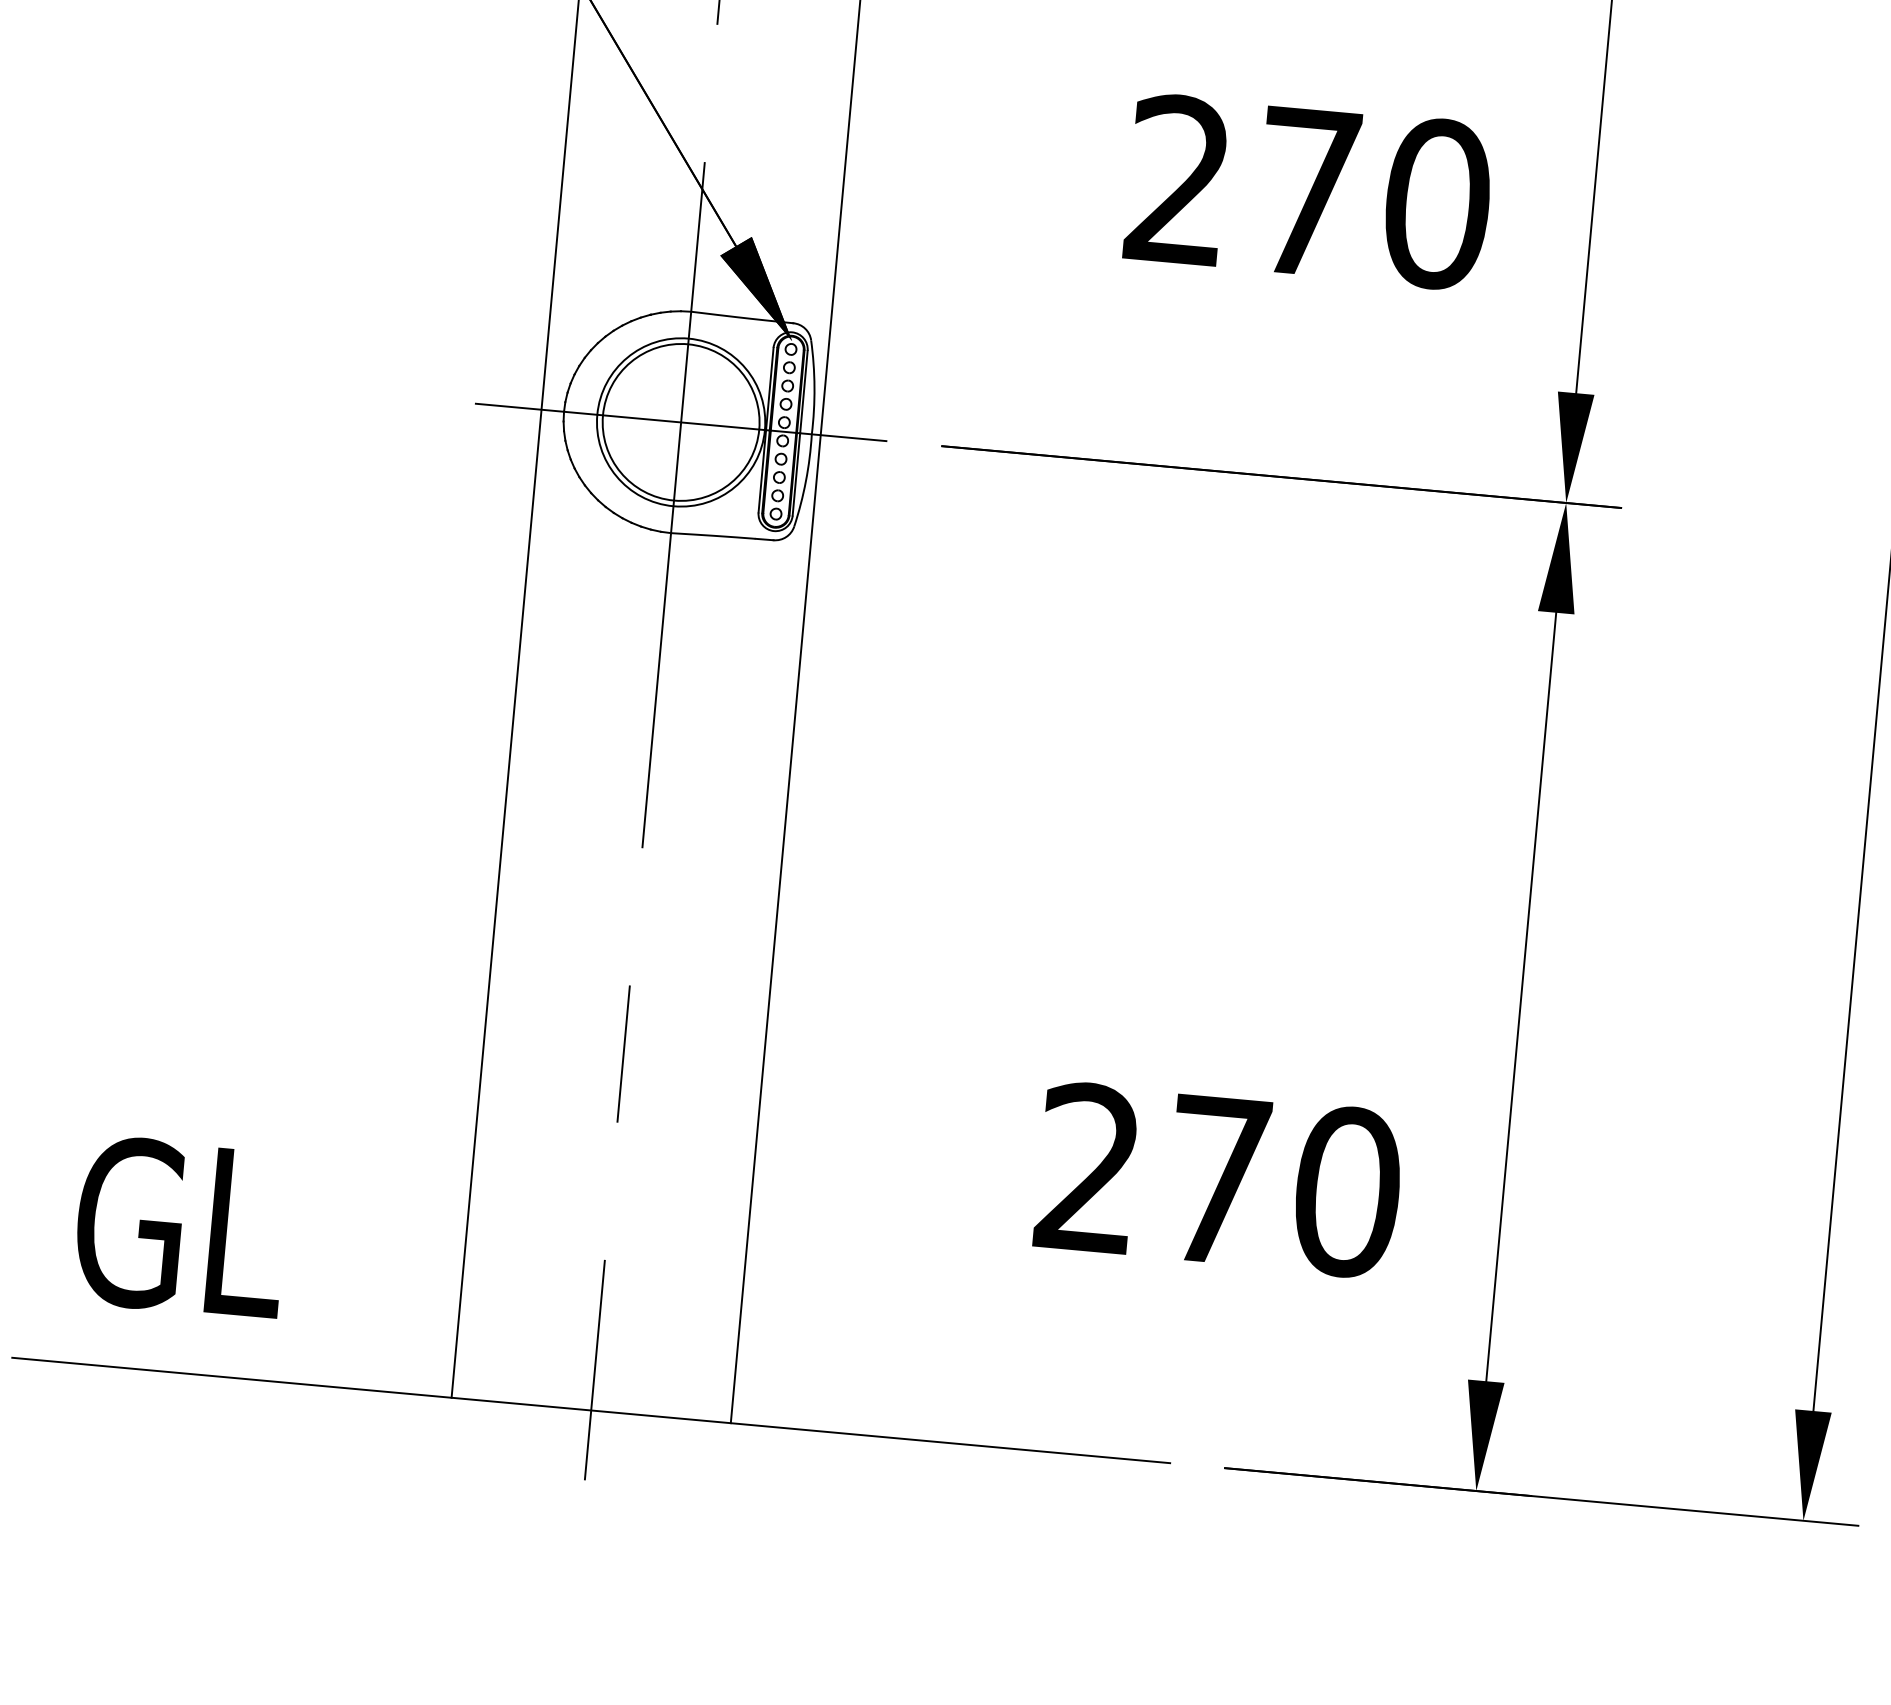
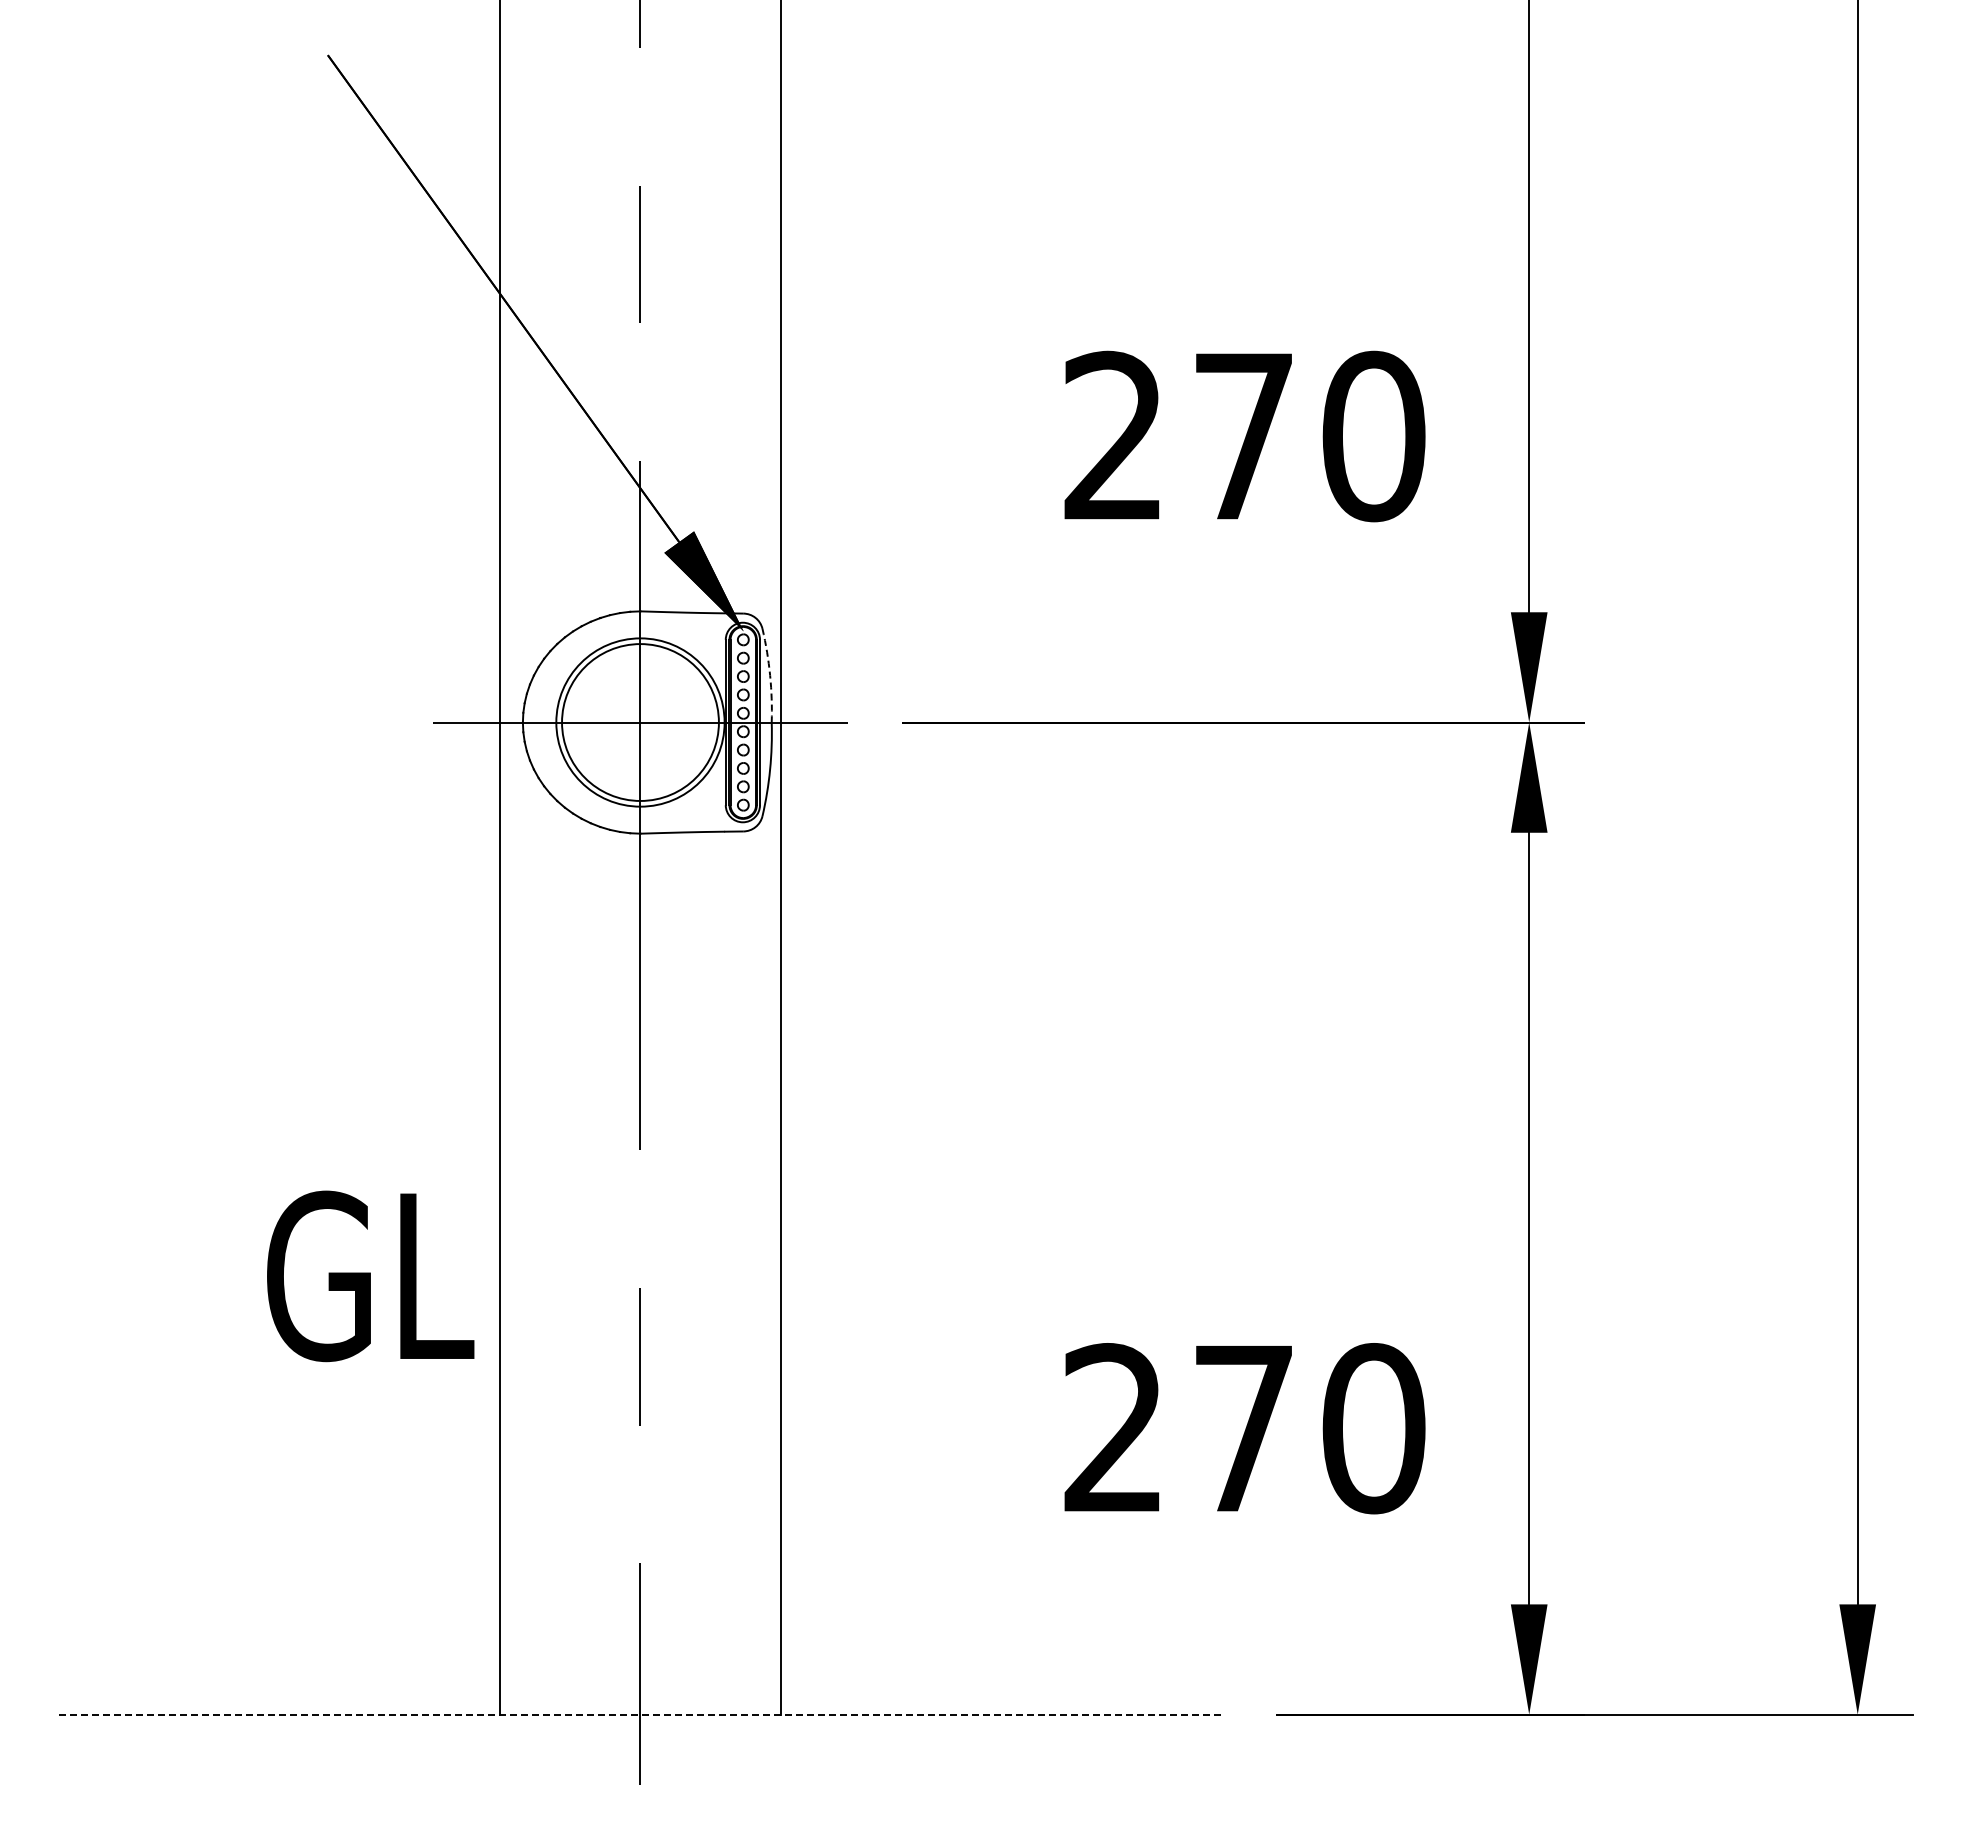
arc: (814, 387) -> (770, 675), solid -> dashed
text: (181, 1227) -> (370, 1276), moved
line: (591, 1410) -> (640, 1714), solid -> dashed

